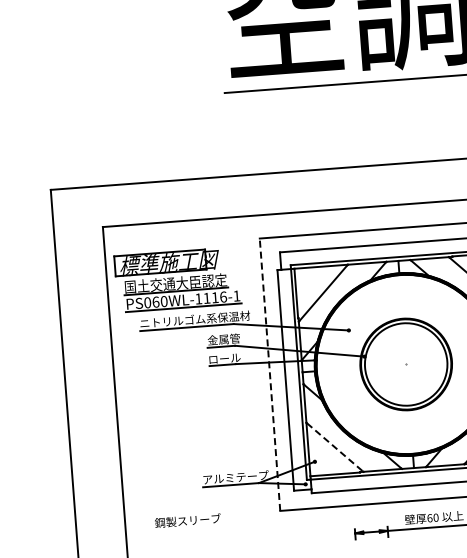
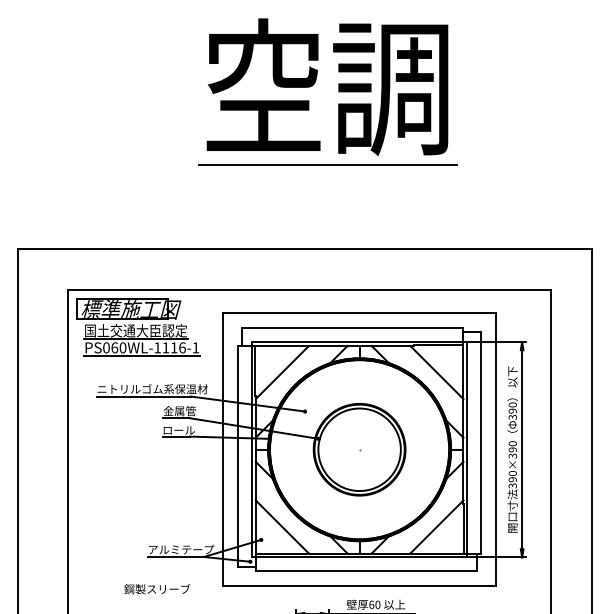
part: (178, 280) -> (138, 327), moved
line: (270, 374) -> (223, 449), dashed -> solid
line: (335, 447) -> (282, 527), dashed -> solid
text: (188, 521) -> (157, 589), moved

